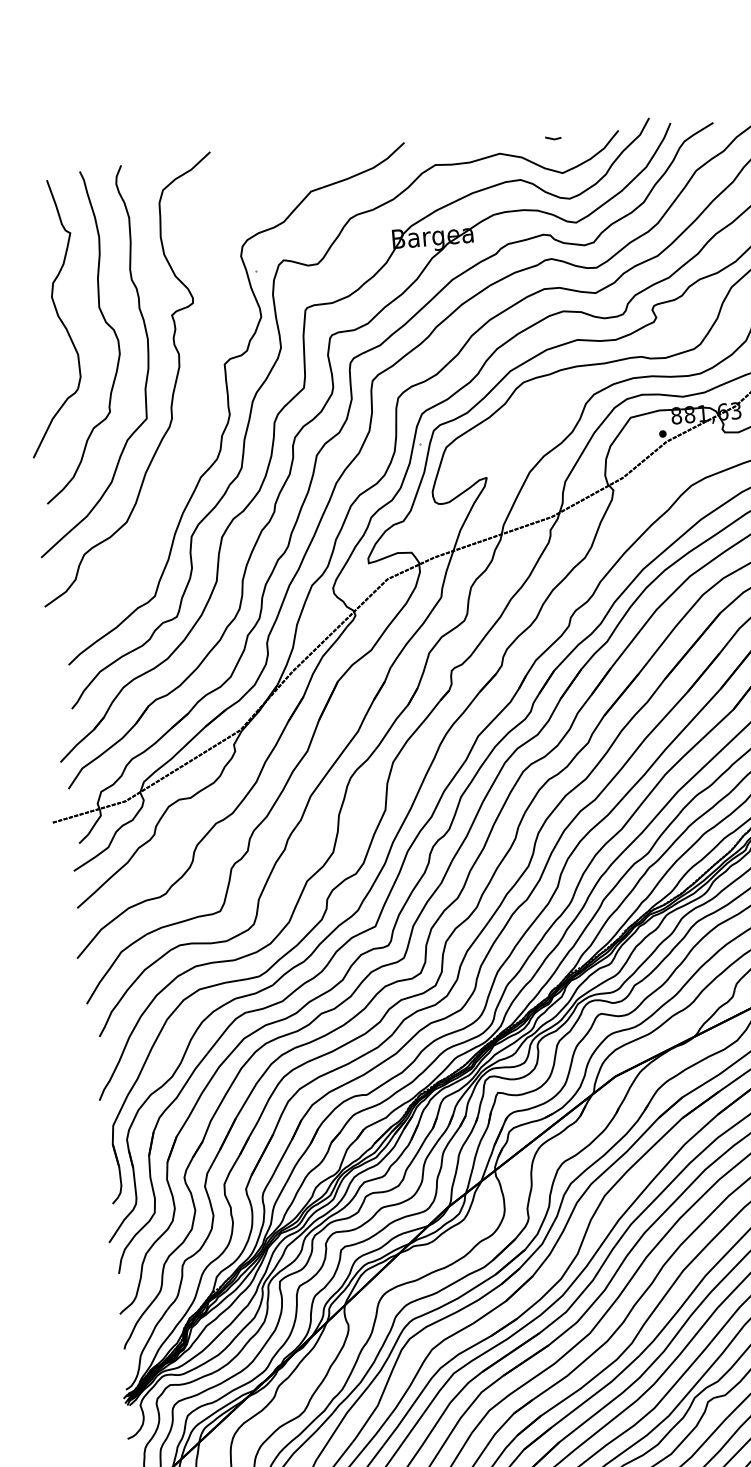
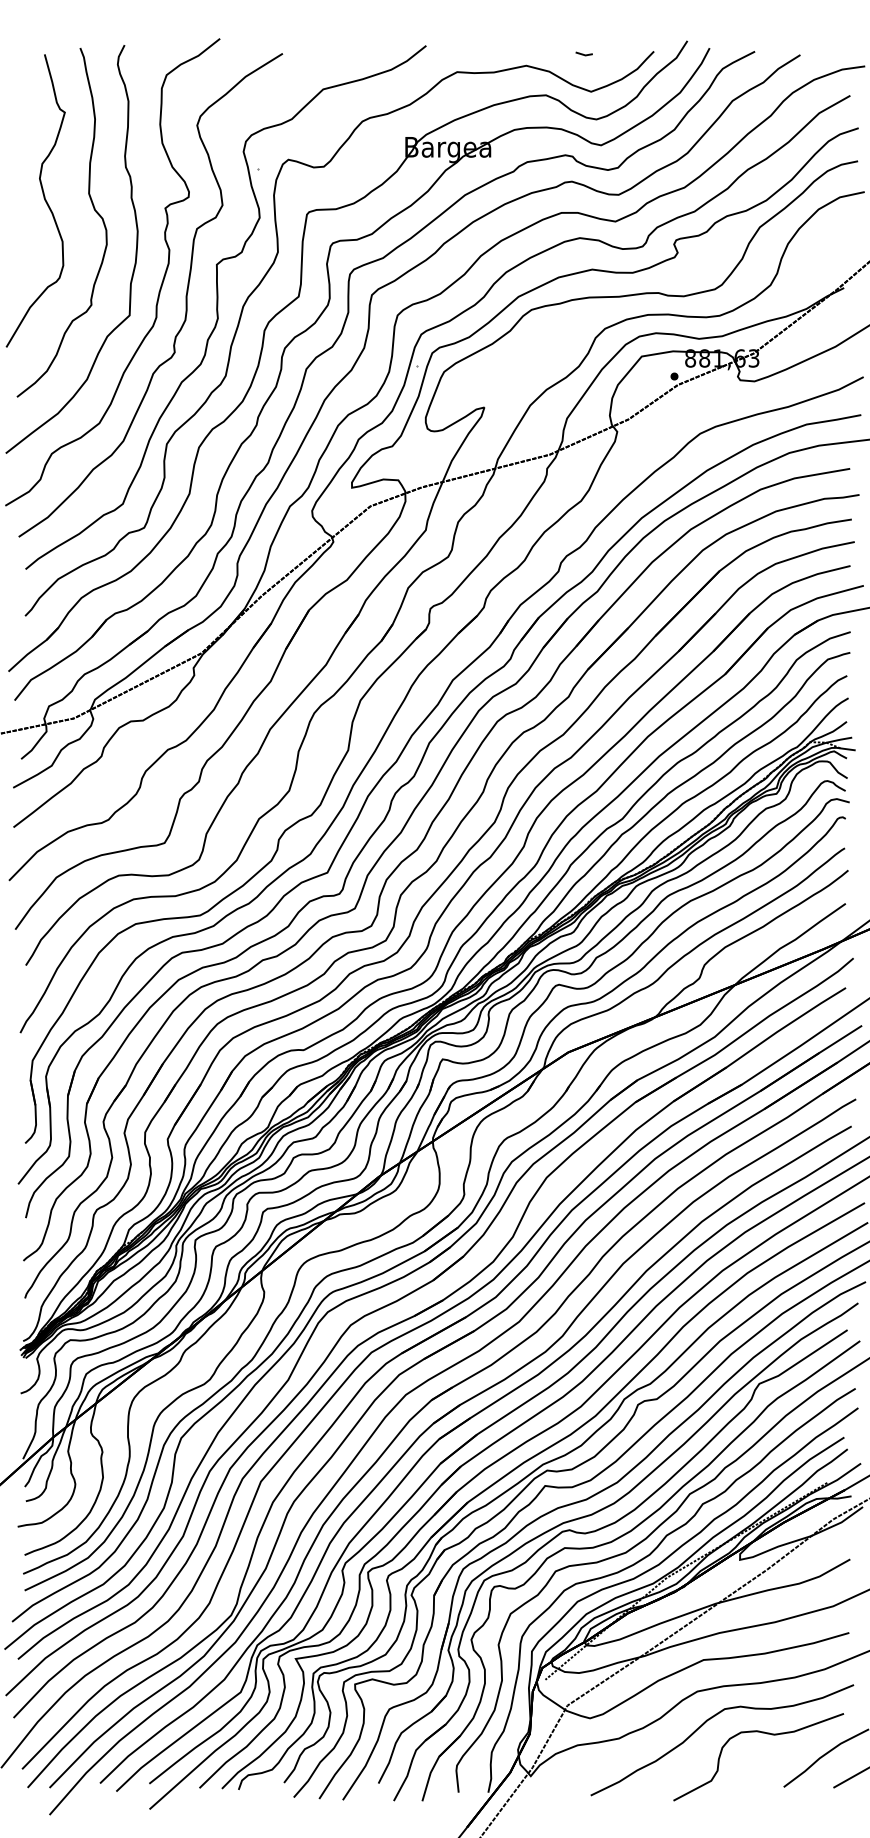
curve: (197, 395) -> (185, 295), added

